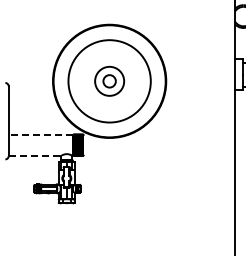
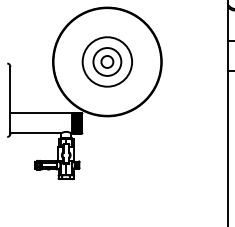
circle: (109, 81) -> (107, 62), size x0.62
line: (40, 134) -> (40, 113), dashed -> solid
line: (35, 155) -> (36, 133), dashed -> solid

